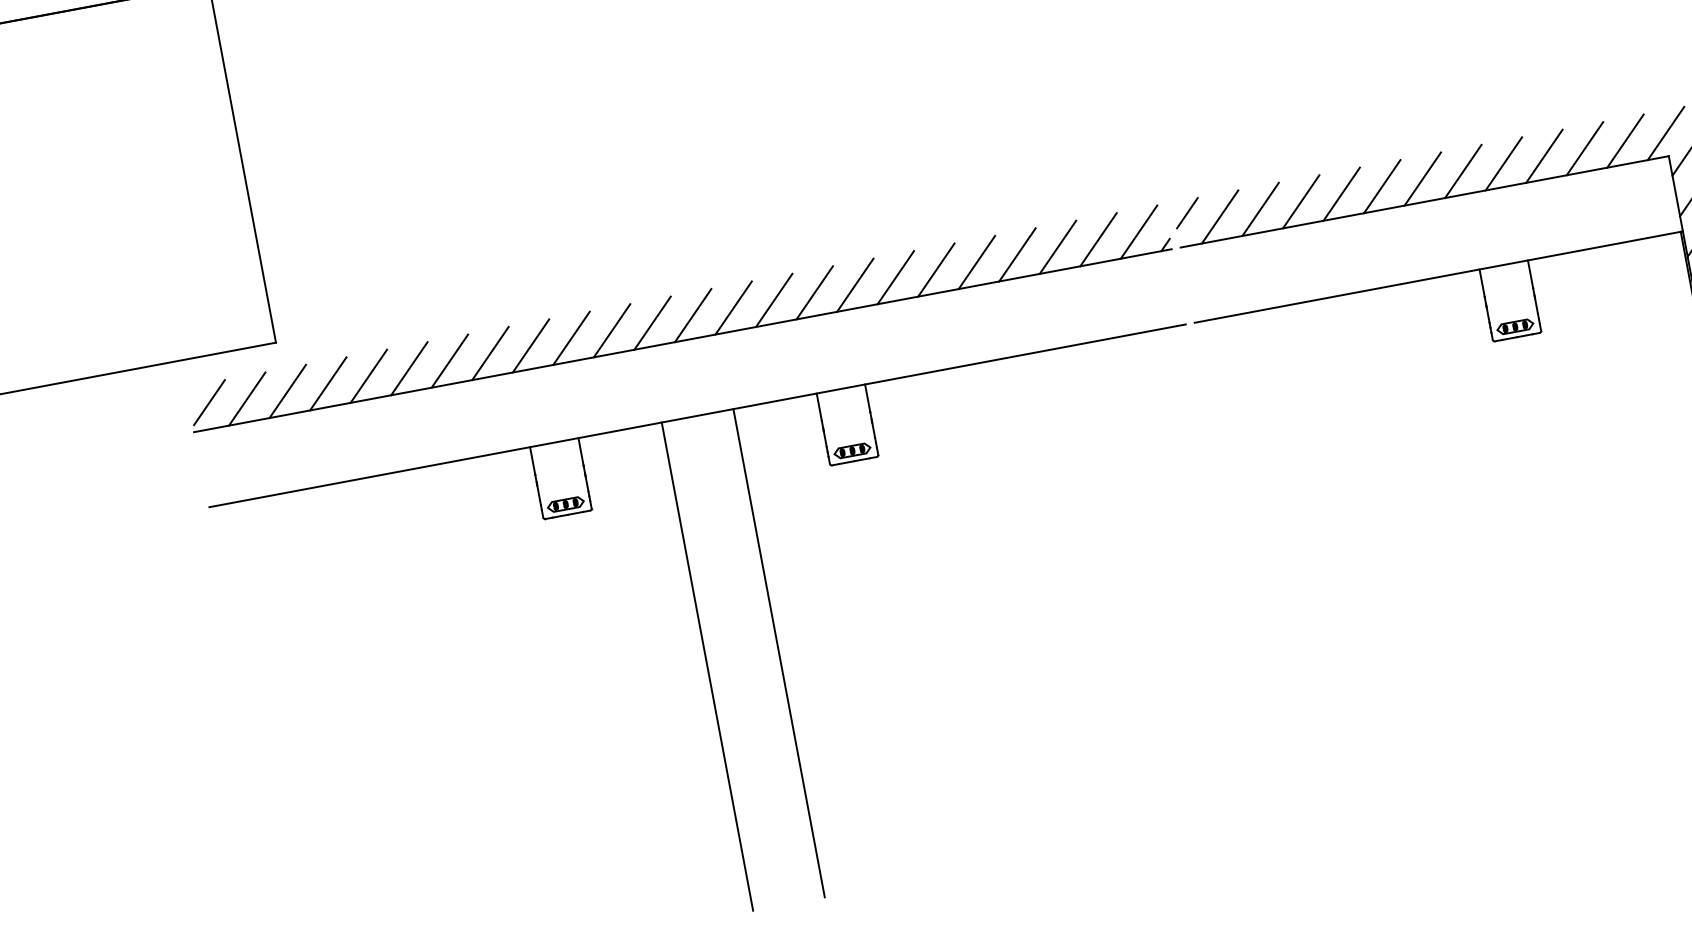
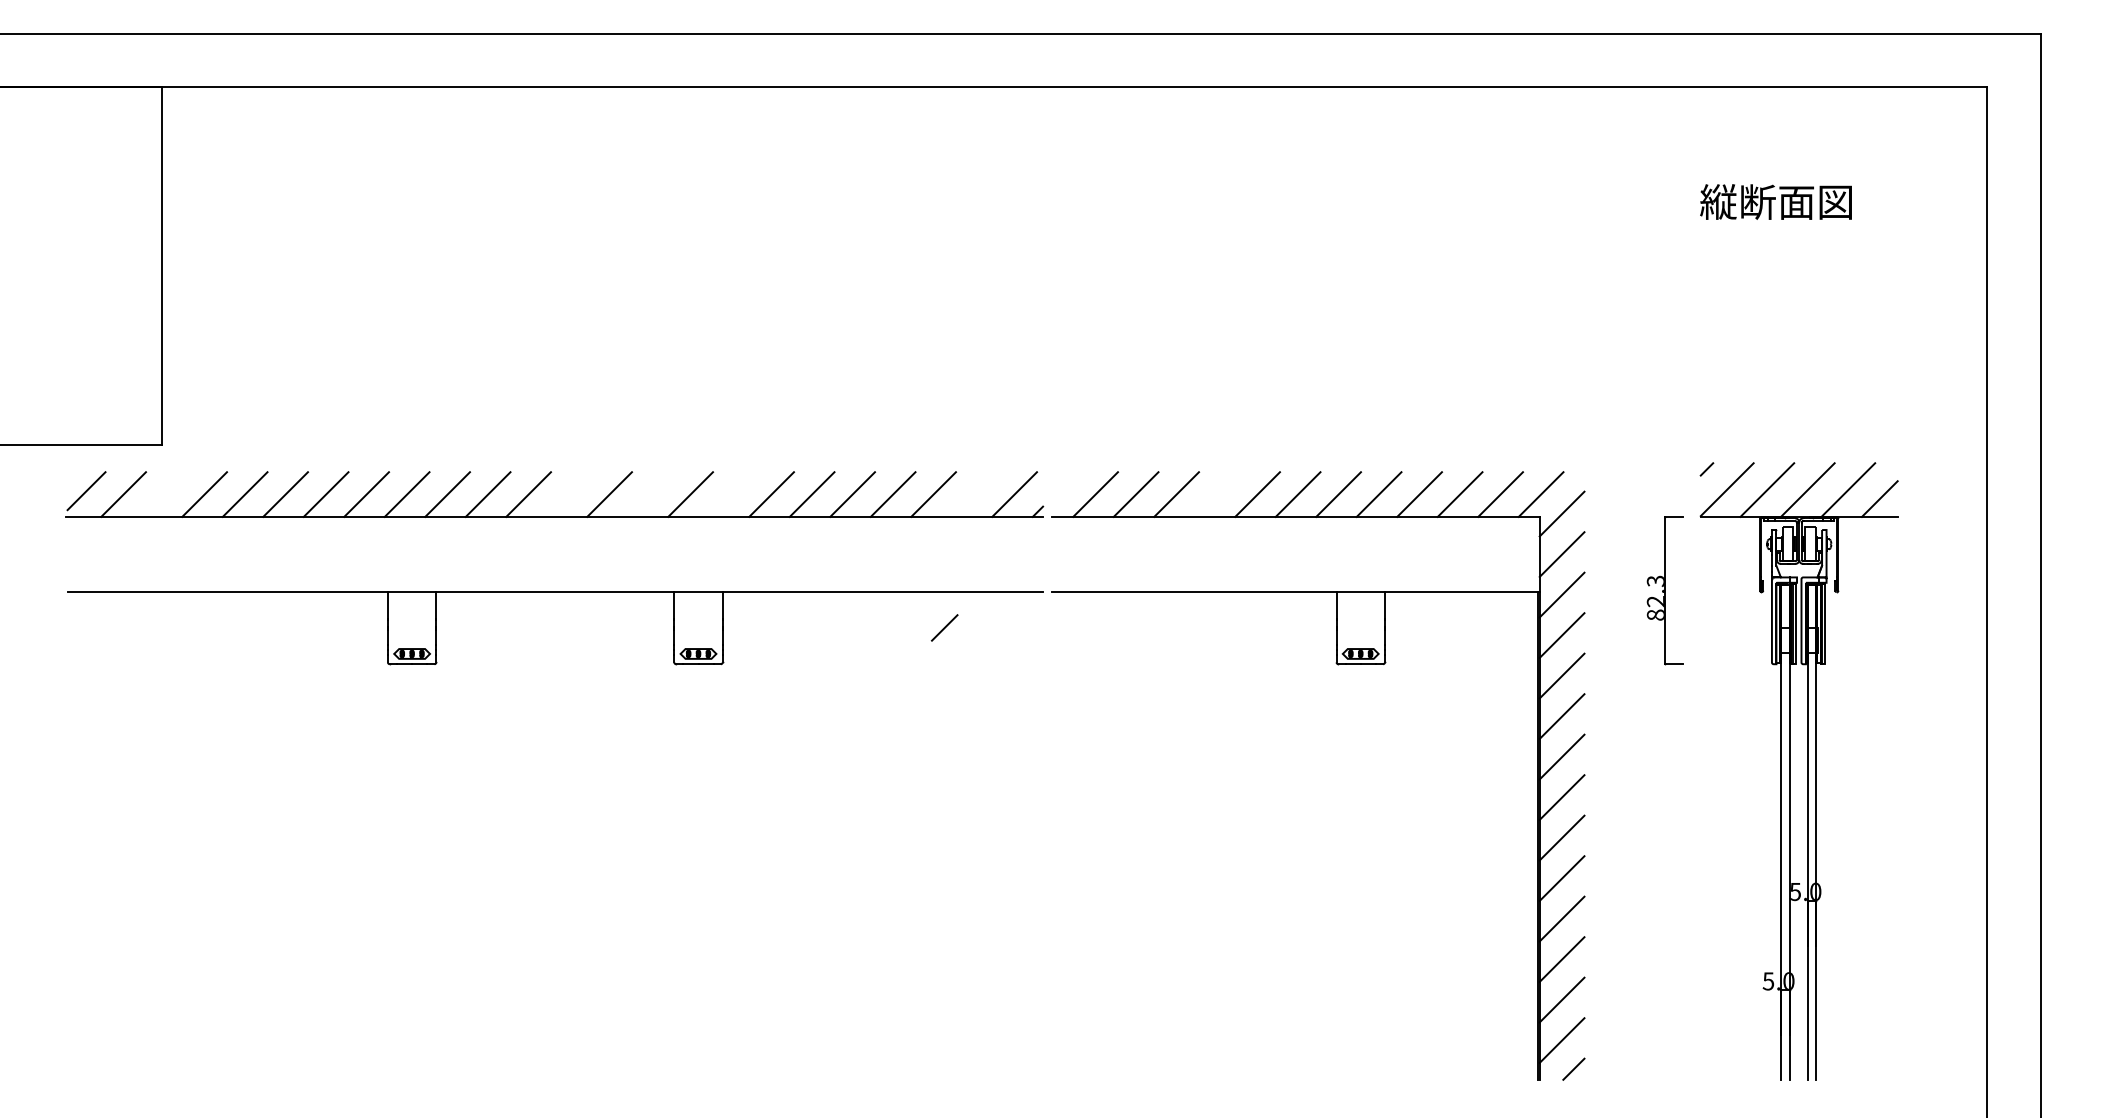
line: (1341, 194) -> (1216, 494), removed
line: (1187, 212) -> (944, 627), moved
line: (1097, 239) -> (973, 494), removed
line: (854, 285) -> (730, 494), removed
line: (773, 300) -> (649, 494), removed
line: (692, 315) -> (568, 494), removed
line: (287, 391) -> (163, 494), removed
line: (779, 652) -> (591, 835), removed
line: (707, 666) -> (519, 835), removed

